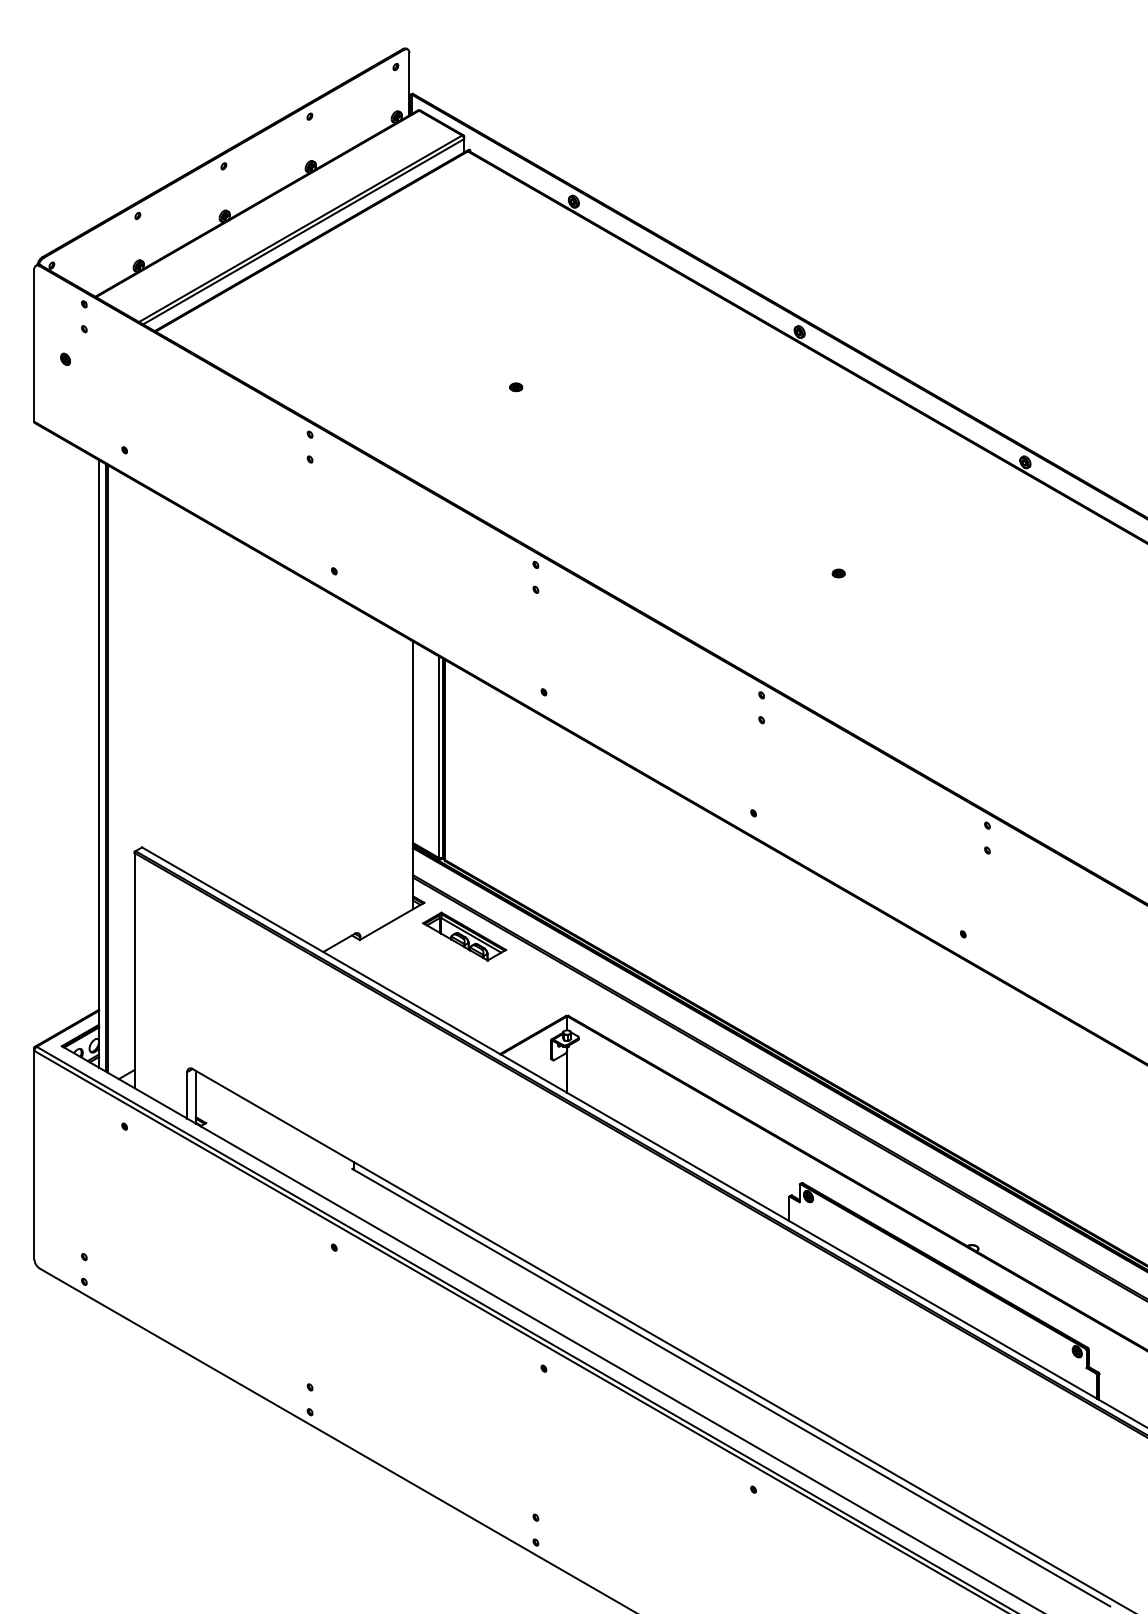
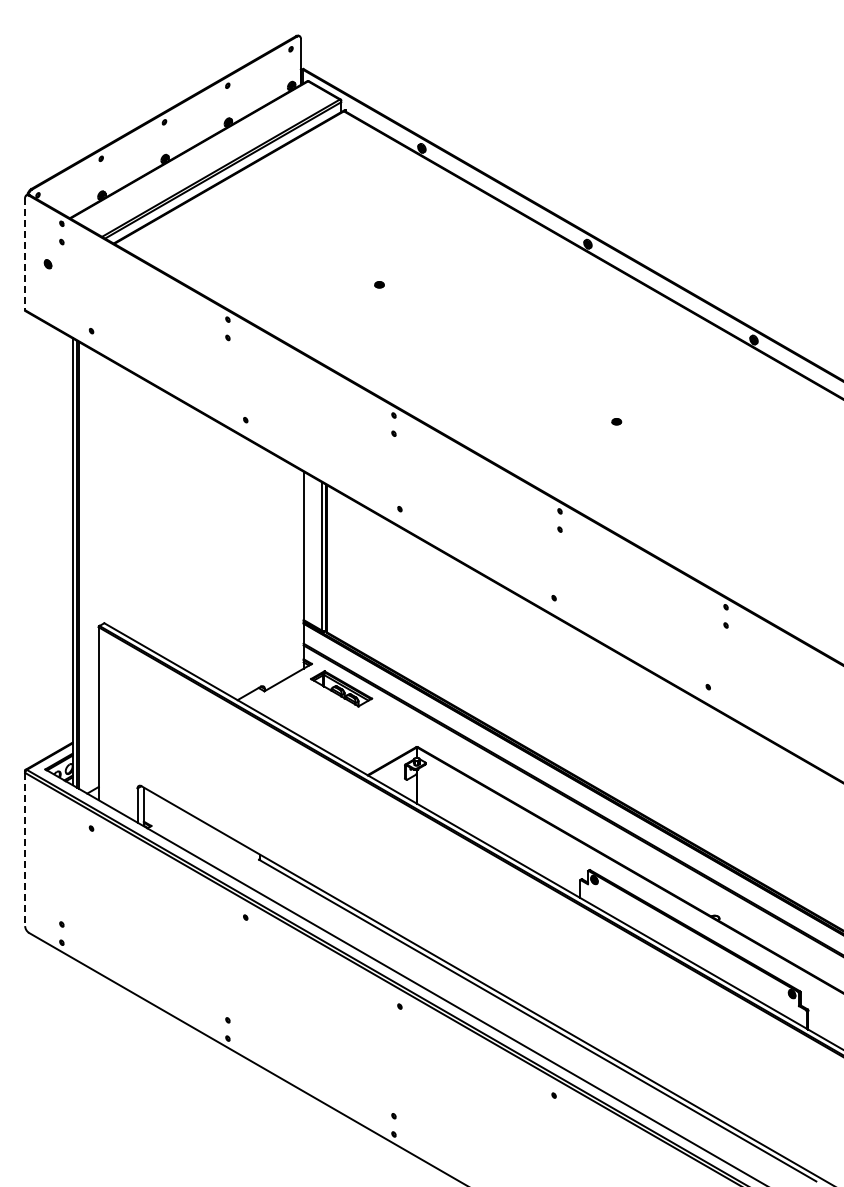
line: (34, 346) -> (25, 254), solid -> dashed
line: (34, 1155) -> (25, 849), solid -> dashed

